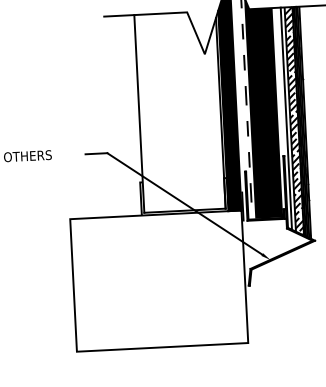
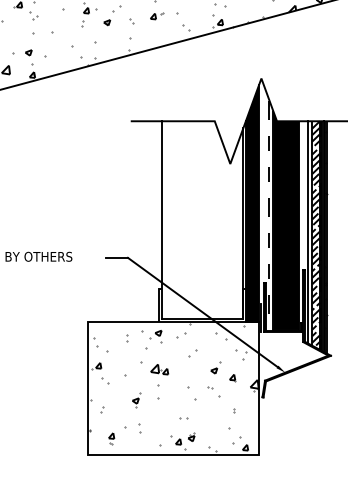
hatch: (160, 280) -> (174, 387), added

